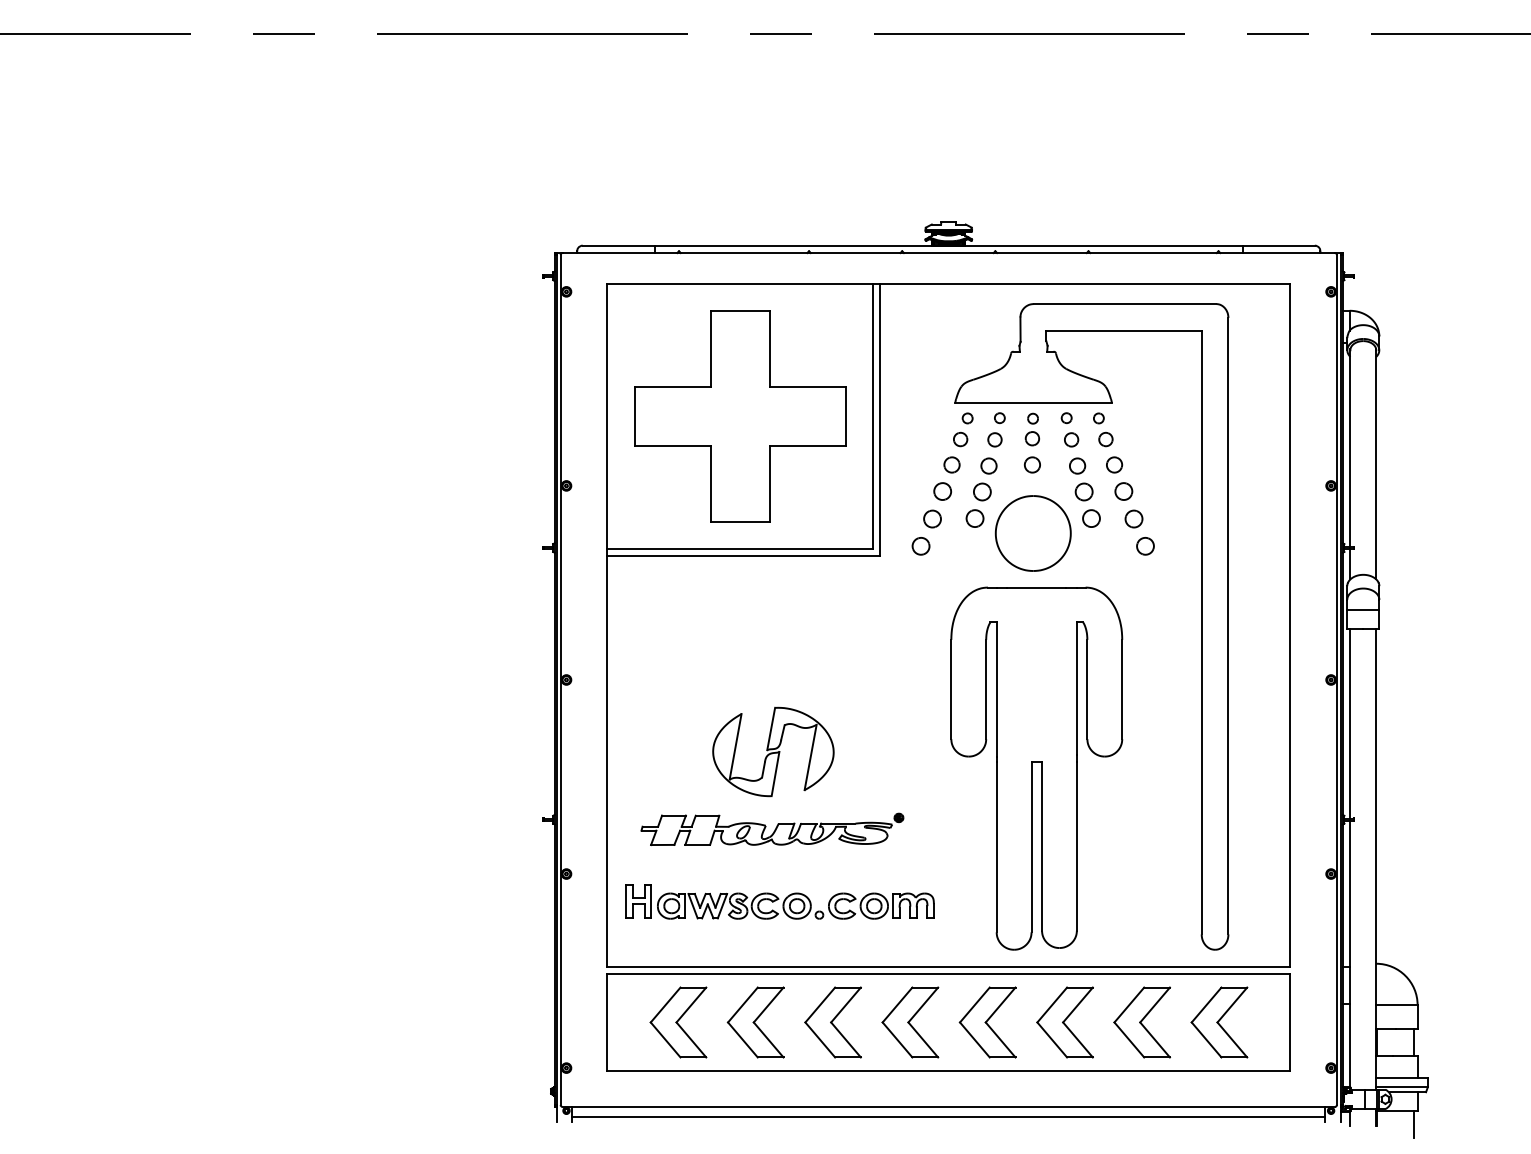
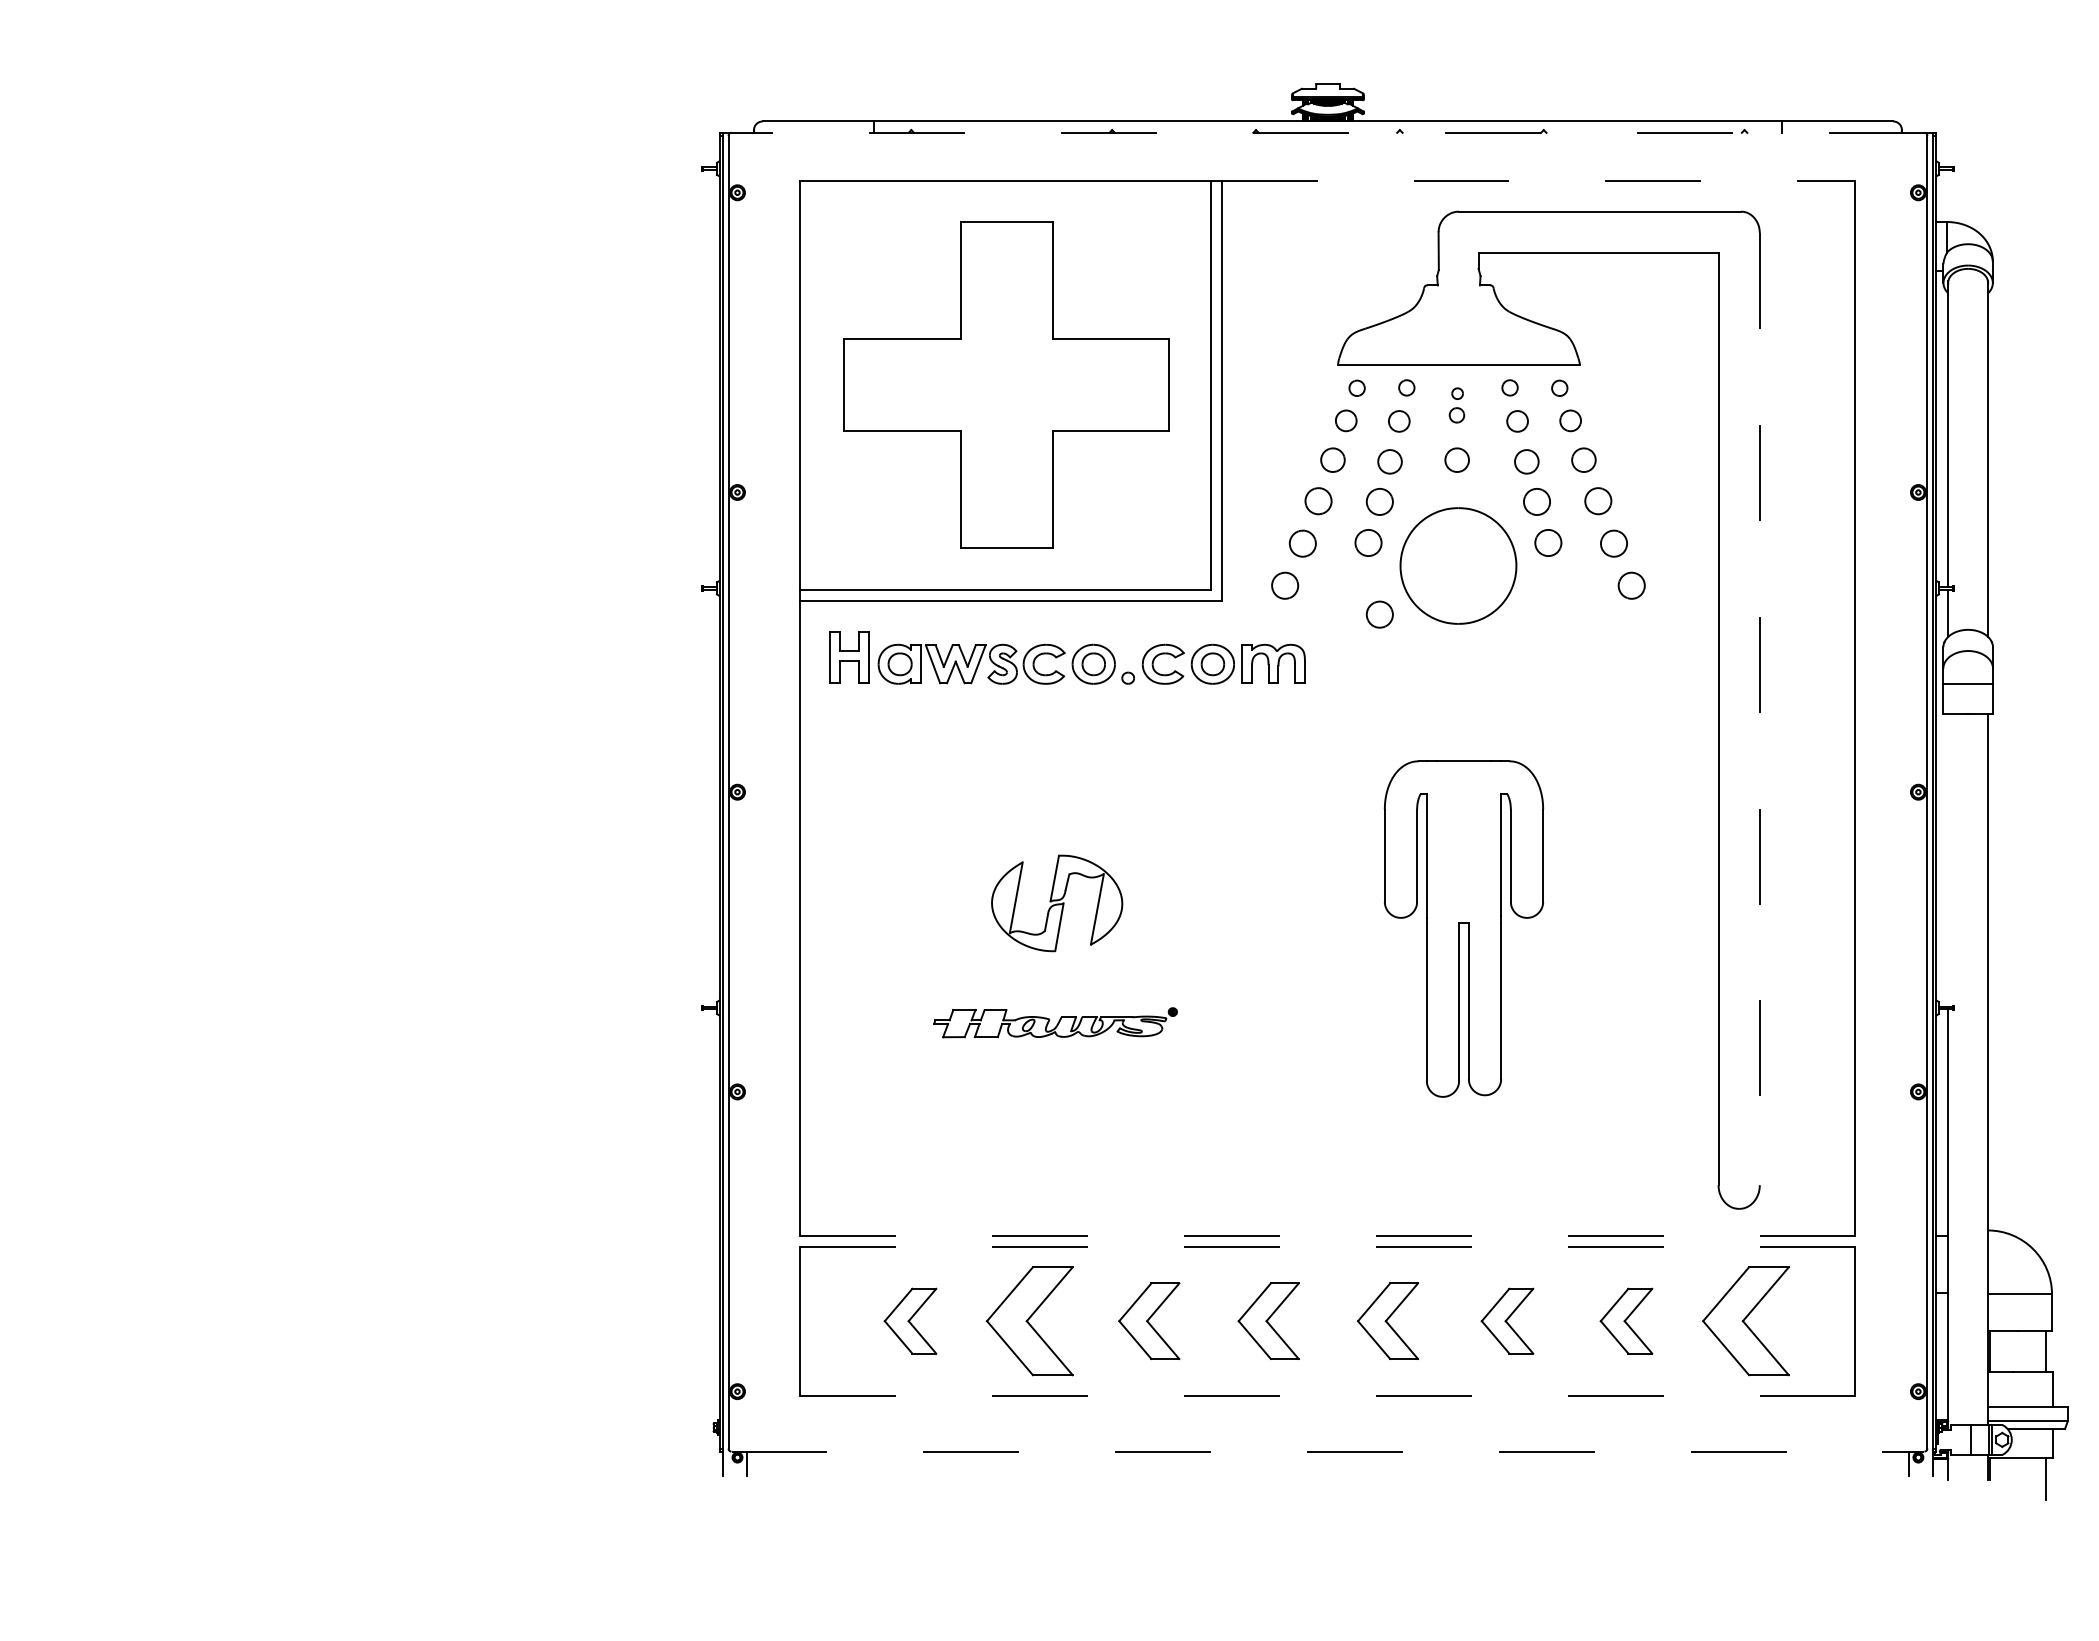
line: (948, 253) -> (1327, 133), solid -> dashed
line: (1085, 284) -> (1539, 181), solid -> dashed
part: (1031, 429) -> (1455, 405), size x0.7
part: (982, 564) -> (1380, 613), added
line: (1228, 626) -> (1759, 709), solid -> dashed
line: (1350, 723) -> (1948, 859), removed
part: (773, 751) -> (1057, 902), size x0.7
part: (1036, 768) -> (1463, 928), size x0.6
part: (772, 828) -> (1055, 1021), size x0.6
part: (779, 901) -> (1066, 657), moved
line: (948, 967) -> (1327, 1236), solid -> dashed
line: (948, 974) -> (1327, 1247), solid -> dashed
part: (678, 1022) -> (910, 1321), size x0.6
part: (832, 1022) -> (1148, 1321), size x0.7
part: (910, 1022) -> (1268, 1321), size x0.7
part: (987, 1022) -> (1387, 1321), size x0.7
part: (1064, 1022) -> (1506, 1321), size x0.6
part: (1141, 1022) -> (1625, 1321), size x0.6
line: (948, 1071) -> (1327, 1396), solid -> dashed
line: (949, 1106) -> (1329, 1450), solid -> dashed
line: (948, 1116) -> (1327, 1466), removed

